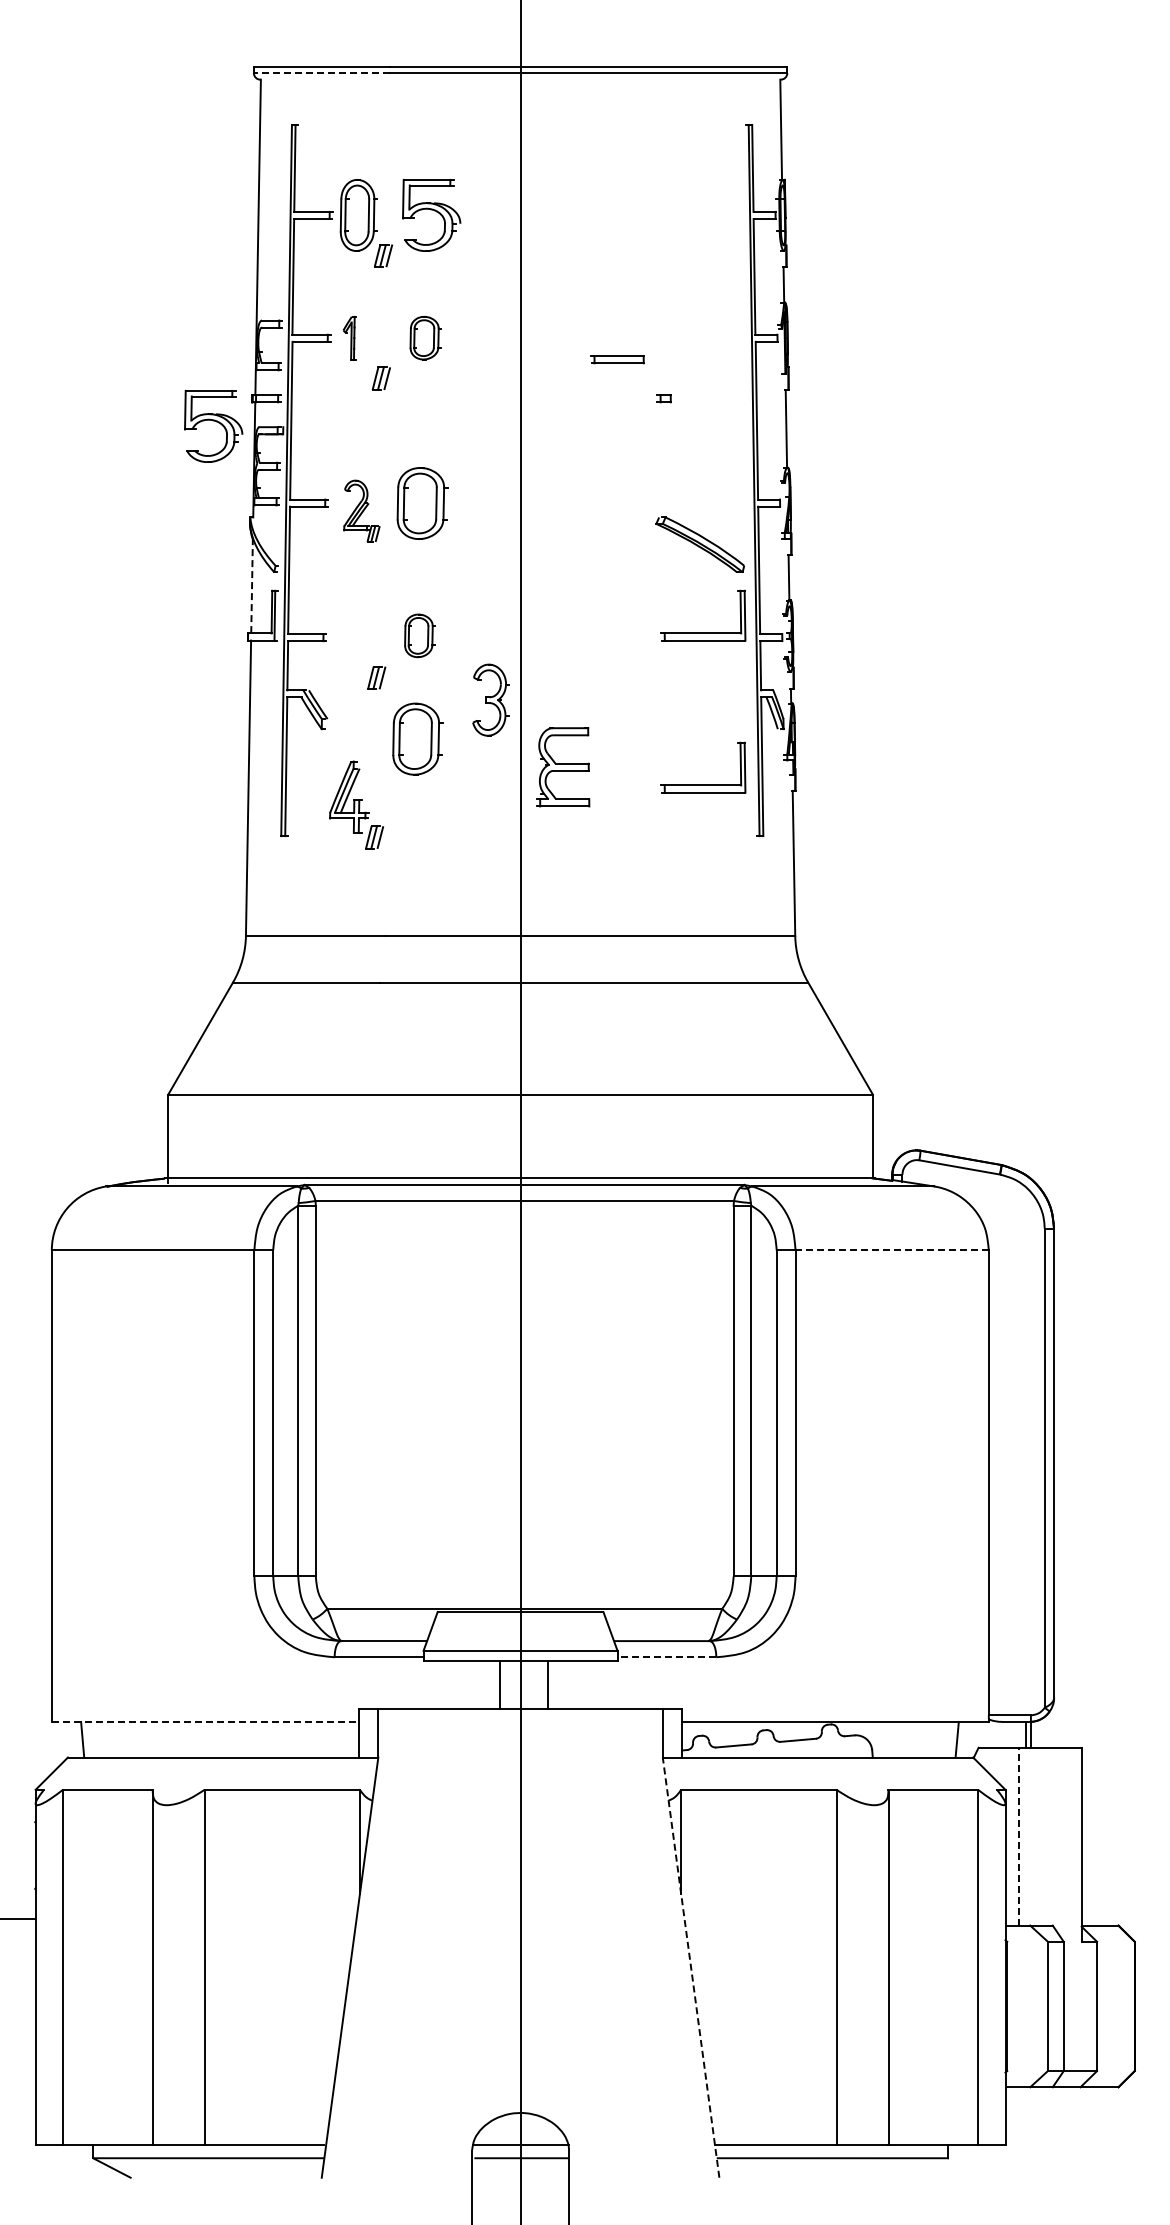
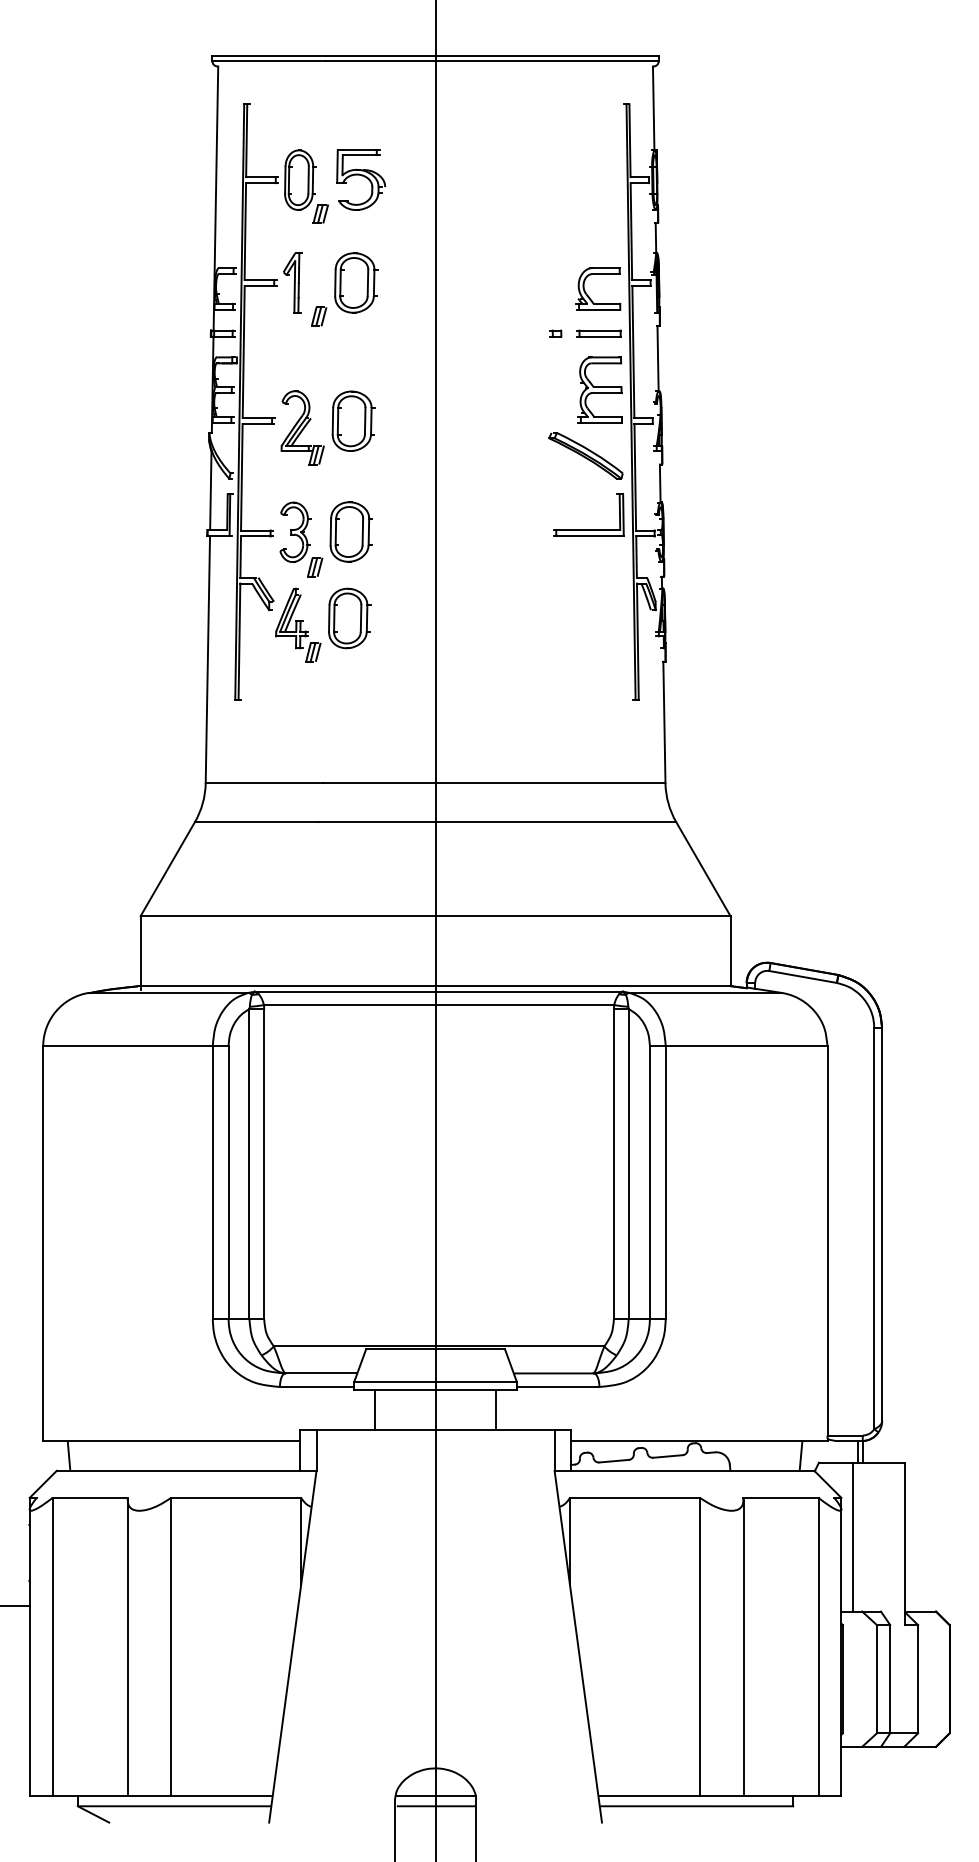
line: (321, 73) -> (268, 61), dashed -> solid
part: (349, 337) -> (292, 282), size x1.67
part: (425, 337) -> (355, 282), size x1.67
part: (704, 354) -> (589, 296), added
part: (617, 359) -> (598, 333), moved
part: (213, 426) -> (178, 356), removed
part: (361, 510) -> (302, 427), size x1.43
line: (252, 585) -> (211, 489), dashed -> solid
part: (419, 635) -> (350, 531), size x1.67
part: (490, 699) -> (294, 531), moved
part: (563, 767) -> (600, 390), moved
part: (703, 784) -> (588, 656), removed
part: (356, 804) -> (298, 624), moved
line: (892, 1250) -> (746, 1046), dashed -> solid
line: (666, 1657) -> (557, 1387), dashed -> solid
line: (499, 1684) -> (374, 1409), moved
line: (548, 1684) -> (496, 1409), moved
line: (205, 1721) -> (171, 1440), dashed -> solid
line: (1019, 1836) -> (853, 1536), dashed -> solid
line: (691, 1967) -> (578, 1646), dashed -> solid

